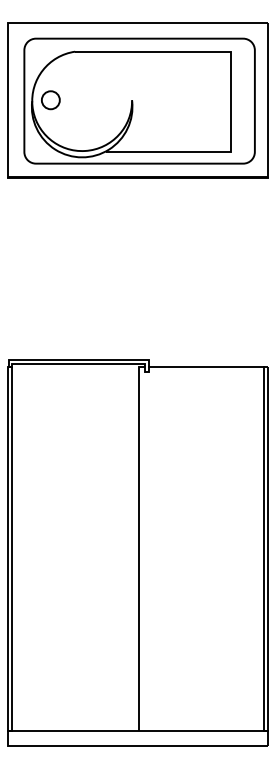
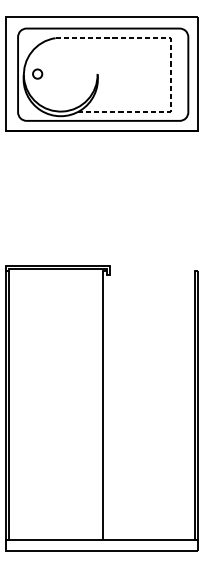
line: (230, 86) -> (170, 63), solid -> dashed
circle: (50, 100) -> (37, 74), size x0.7
line: (205, 366) -> (151, 270), removed

